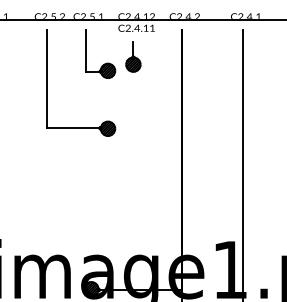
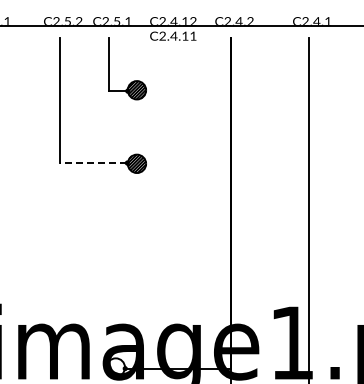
part: (133, 56) -> (169, 72), removed
line: (73, 128) -> (93, 163), solid -> dashed
hatch: (91, 289) -> (115, 367), removed

